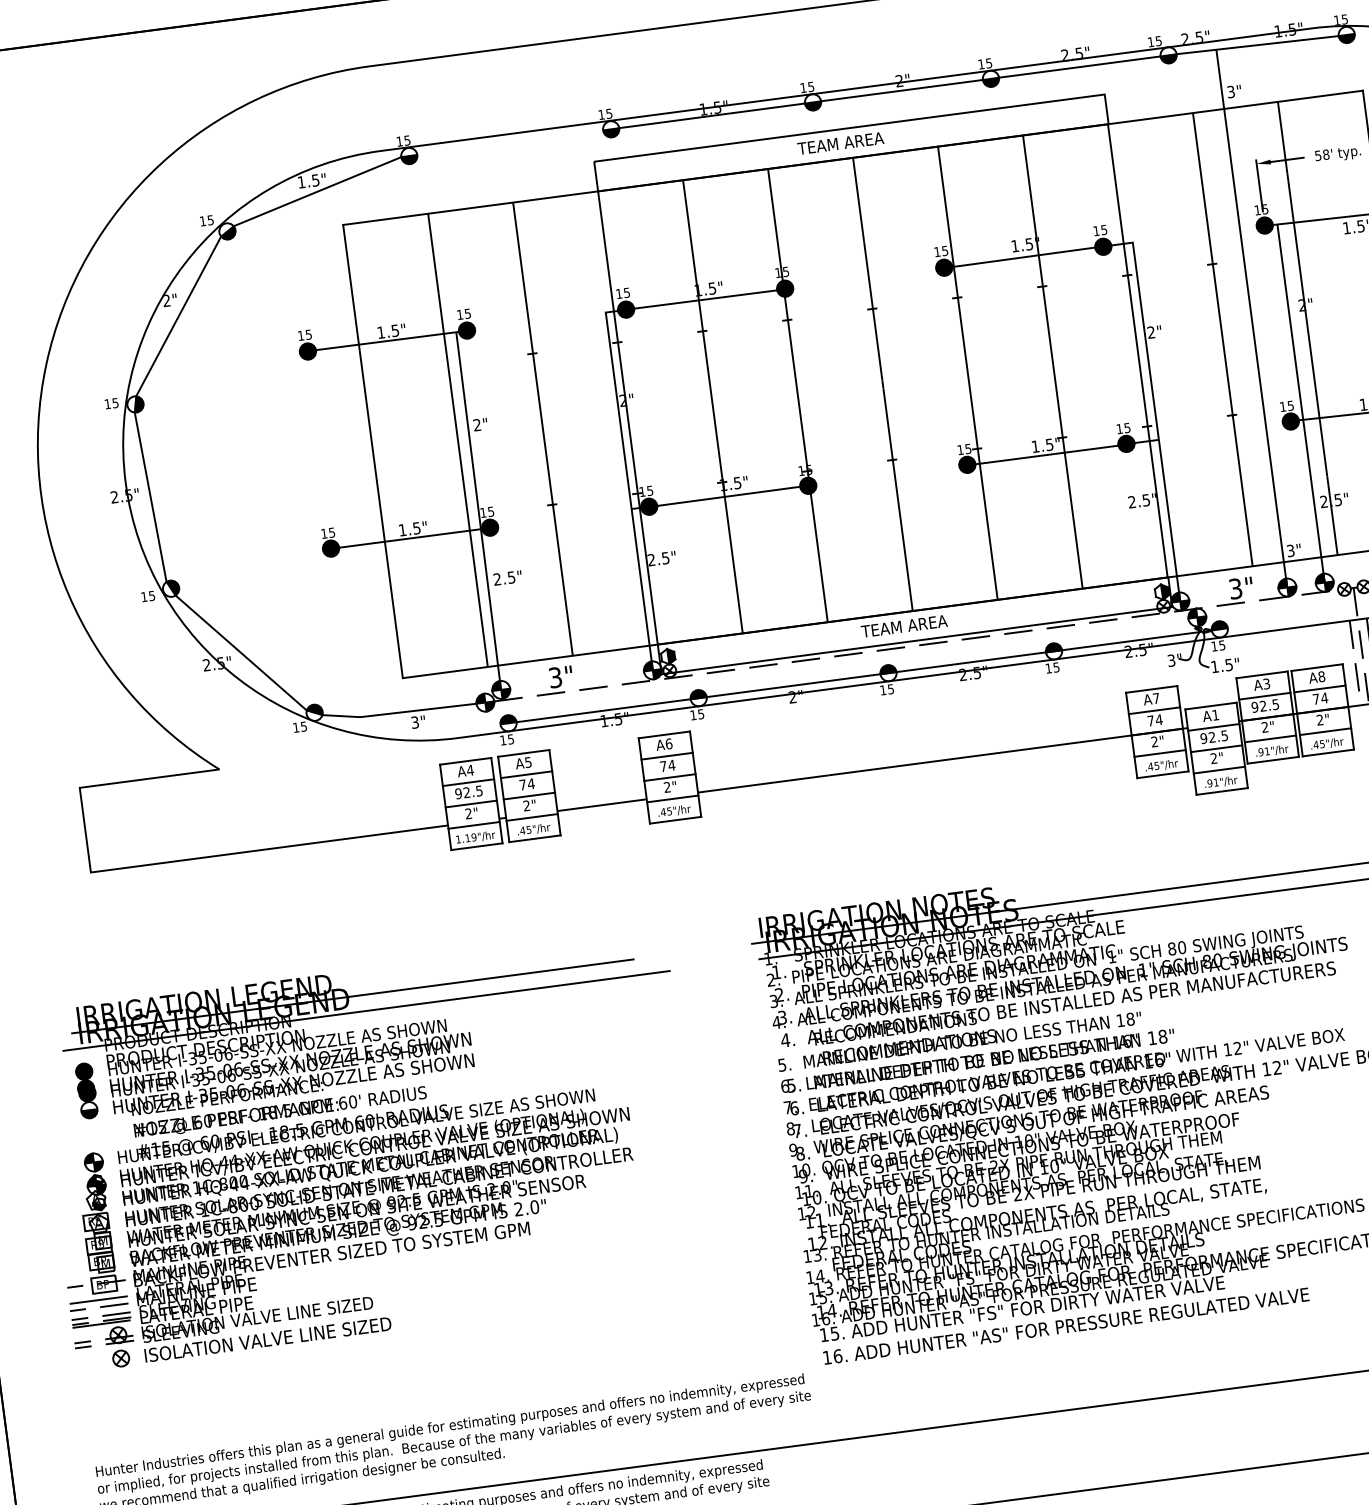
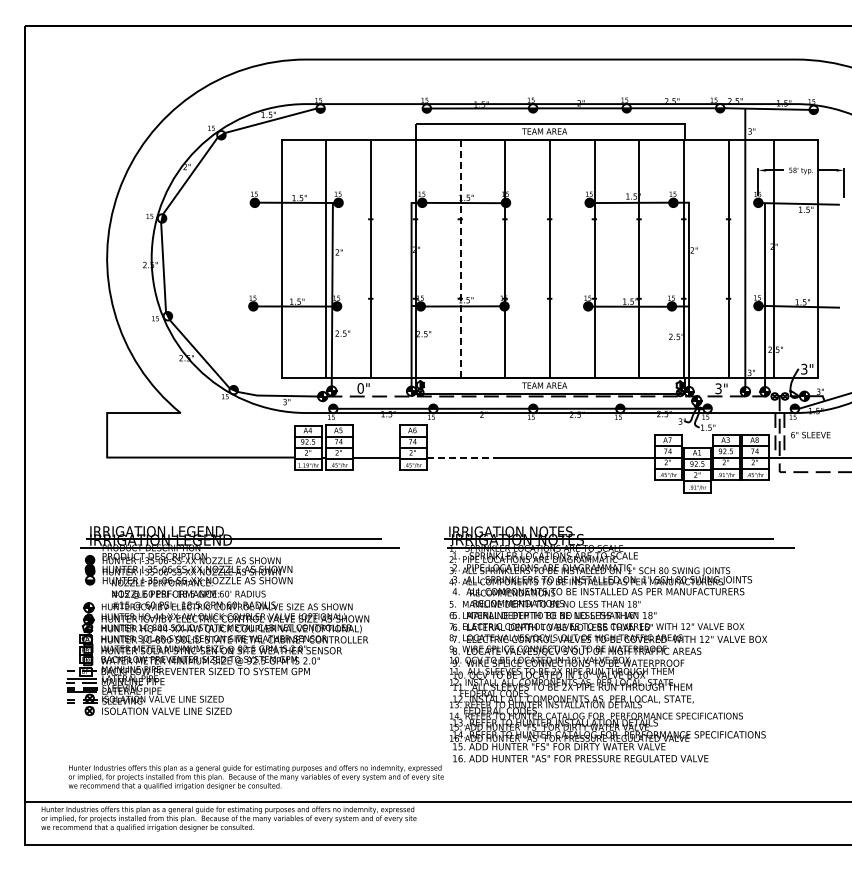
line: (712, 407) -> (460, 259), solid -> dashed
text: (555, 677) -> (360, 388), 3" -> 0"
line: (764, 783) -> (461, 457), solid -> dashed

